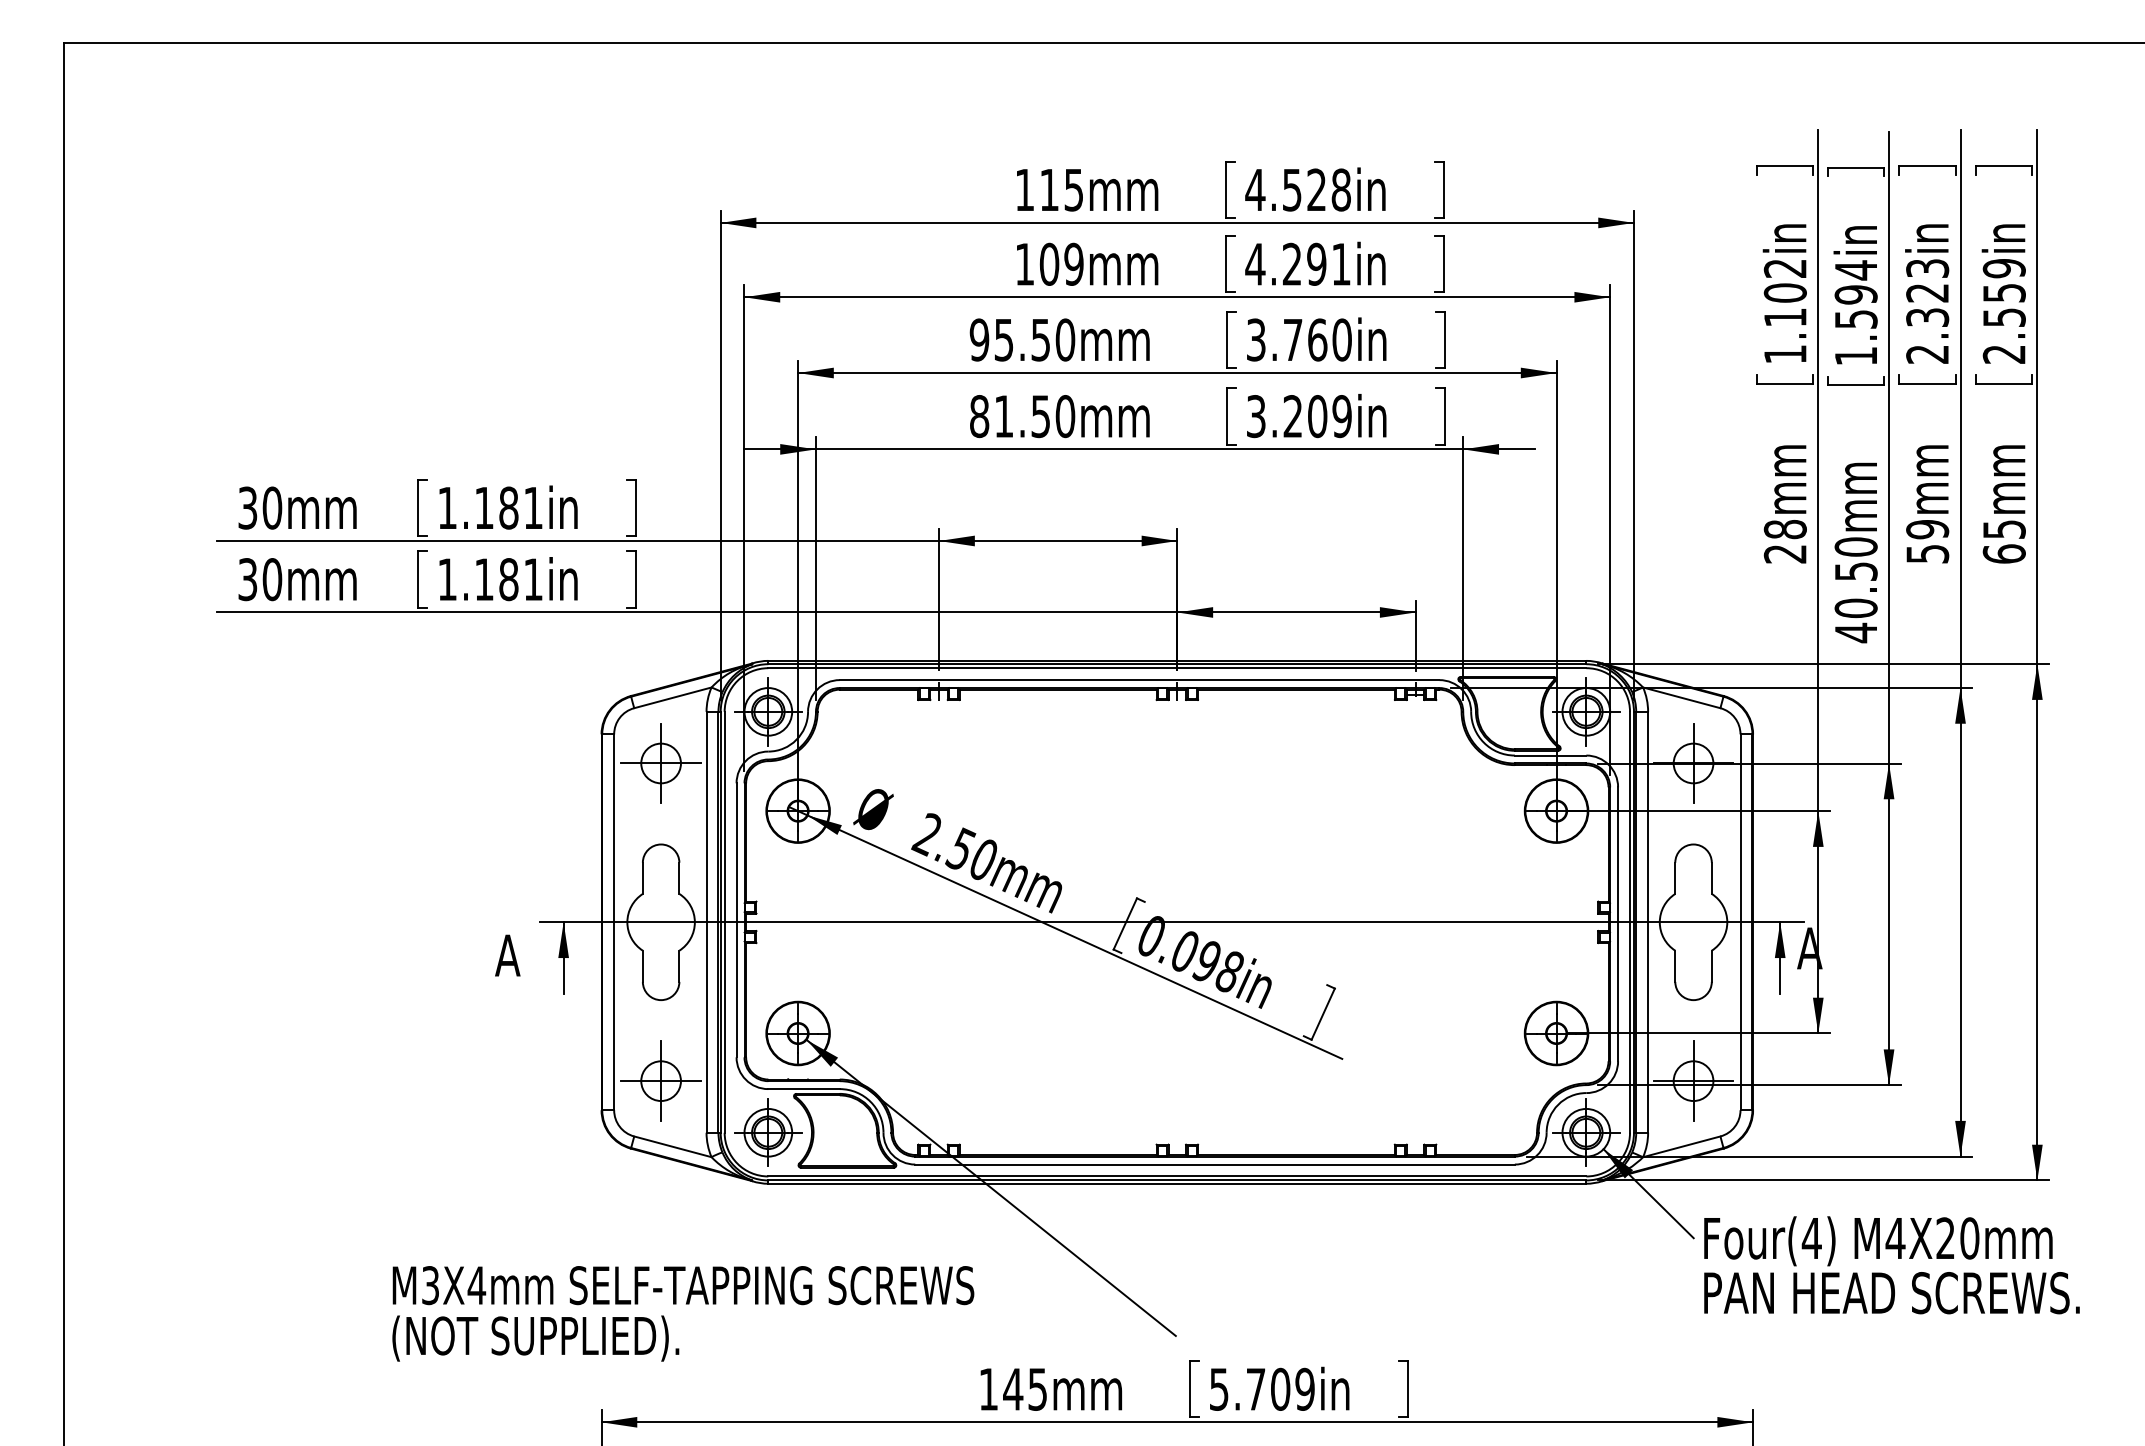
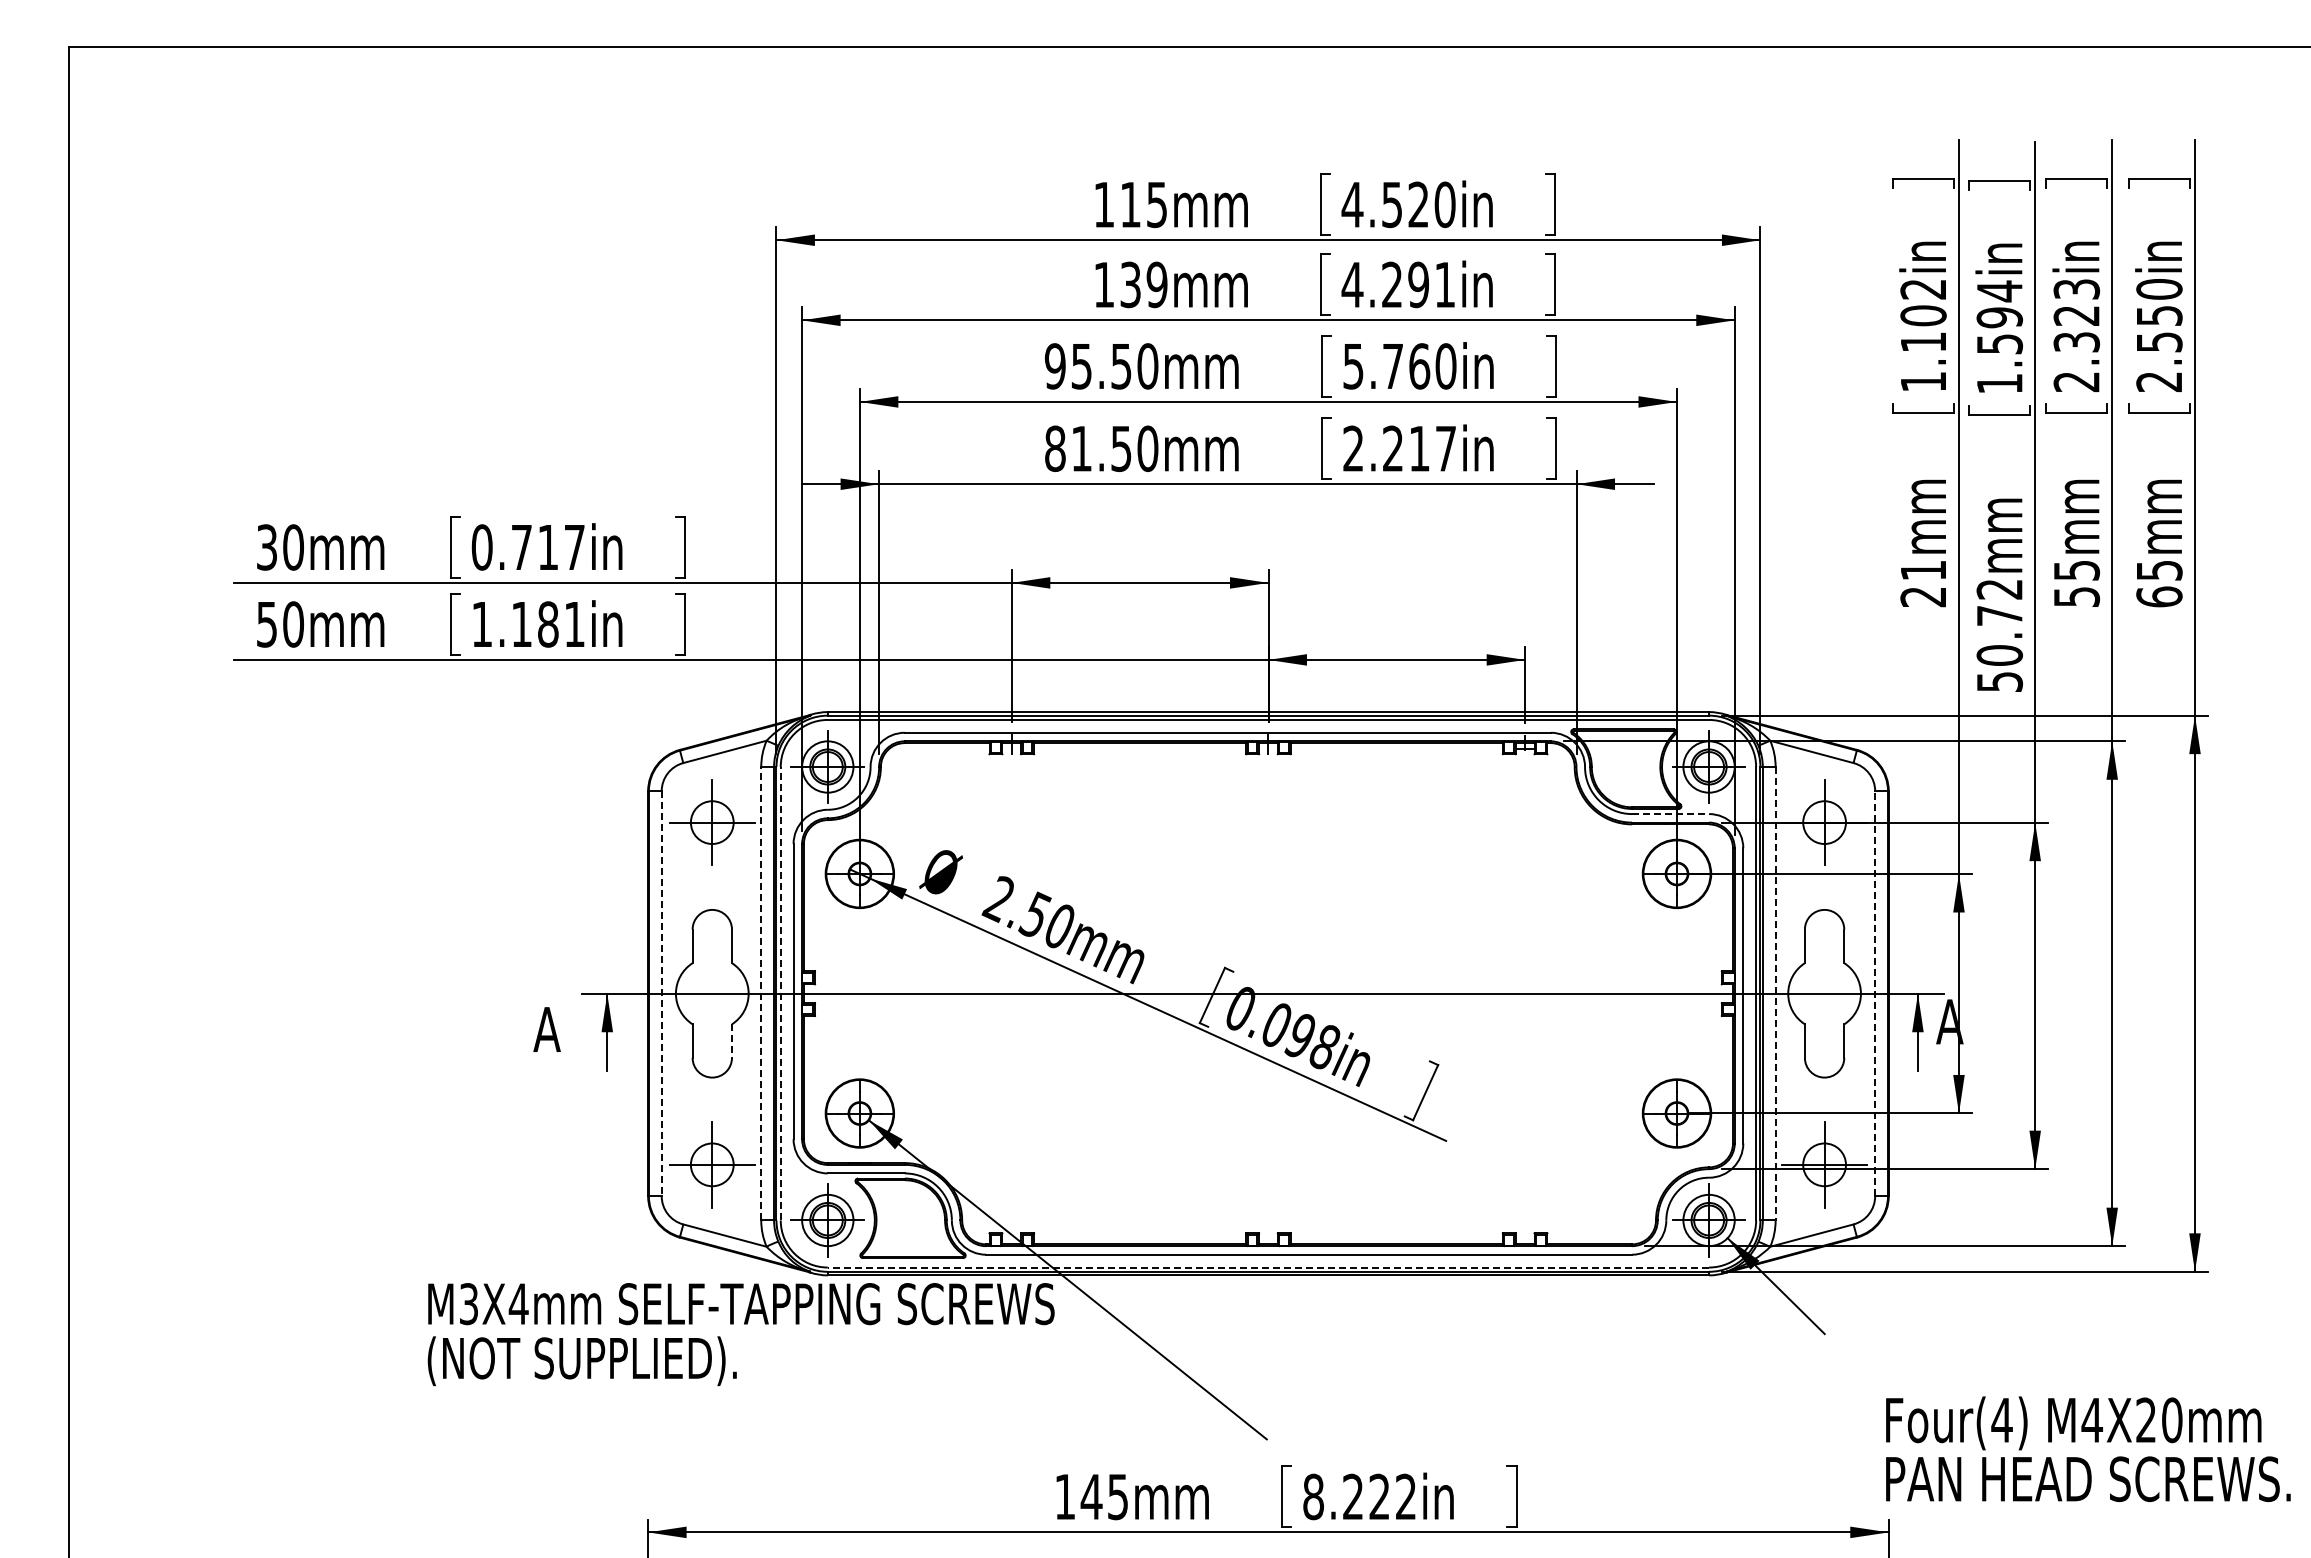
text: (1340, 189) -> (1444, 204), 4.528in -> 4.520in
text: (1049, 264) -> (1130, 284), 109mm -> 139mm
text: (2004, 268) -> (2159, 289), 2.559in -> 2.550in
text: (1256, 340) -> (1353, 366), 3.760in -> 5.760in
text: (1298, 416) -> (1399, 448), 3.209in -> 2.217in
text: (489, 508) -> (527, 547), 1.181in -> 0.717in
text: (1785, 529) -> (1923, 570), 28mm -> 21mm
text: (1927, 529) -> (2076, 570), 59mm -> 55mm
text: (247, 579) -> (266, 624), 30mm -> 50mm
text: (1855, 590) -> (1999, 636), 40.50mm -> 50.72mm
line: (1550, 755) -> (1670, 814), solid -> dashed
line: (706, 922) -> (761, 993), solid -> dashed
line: (724, 922) -> (780, 993), solid -> dashed
line: (1647, 922) -> (1775, 993), solid -> dashed
line: (1740, 922) -> (1875, 993), solid -> dashed
line: (613, 923) -> (661, 994), solid -> dashed
line: (678, 966) -> (731, 1041), solid -> dashed
line: (1177, 1176) -> (1268, 1267), solid -> dashed
text: (1892, 1265) -> (2088, 1449), moved
text: (682, 1313) -> (740, 1334), moved
text: (1261, 1388) -> (1359, 1496), 5.709in -> 8.222in

